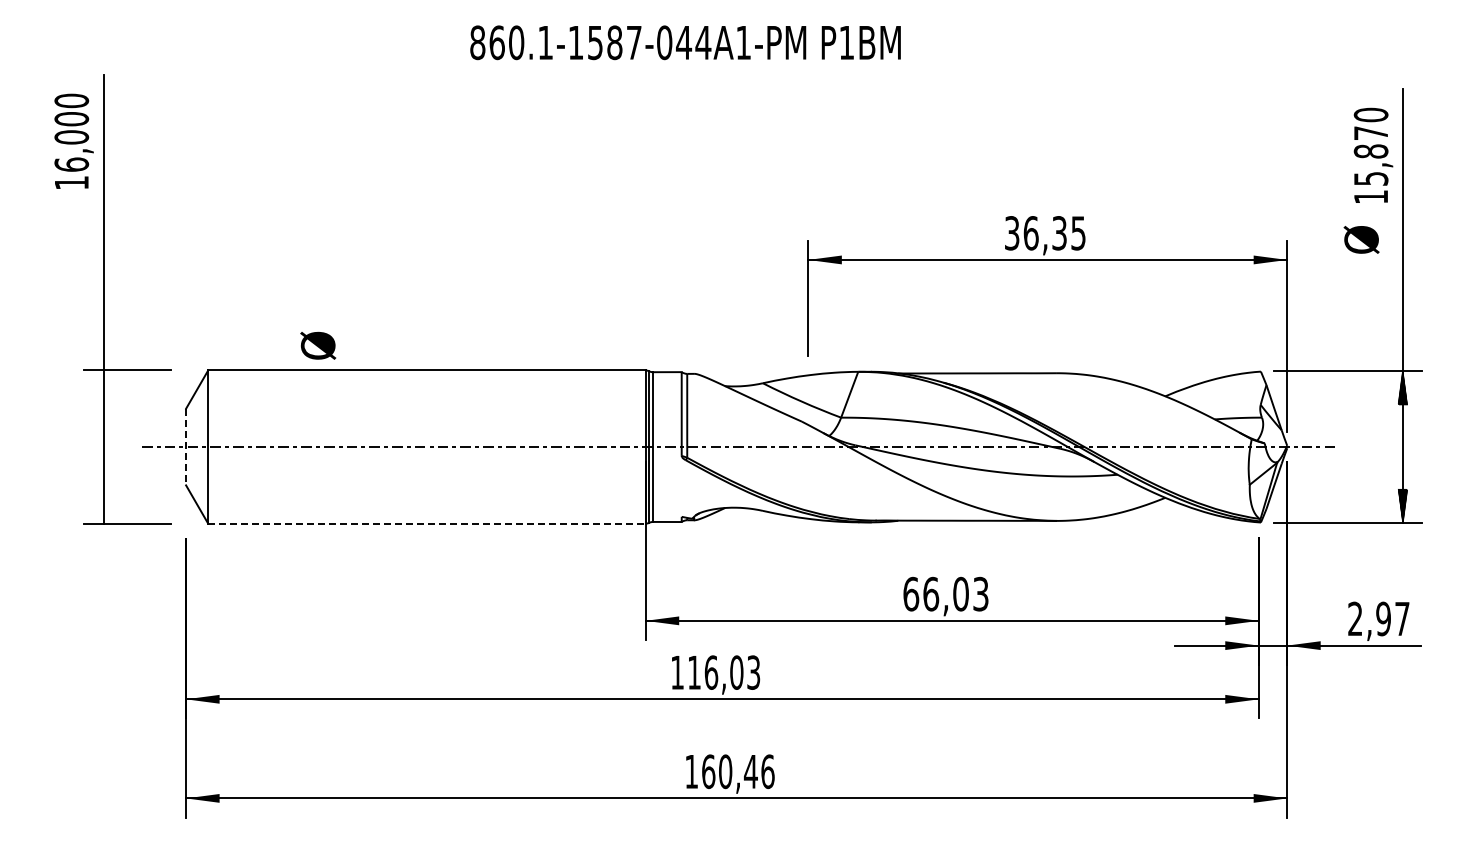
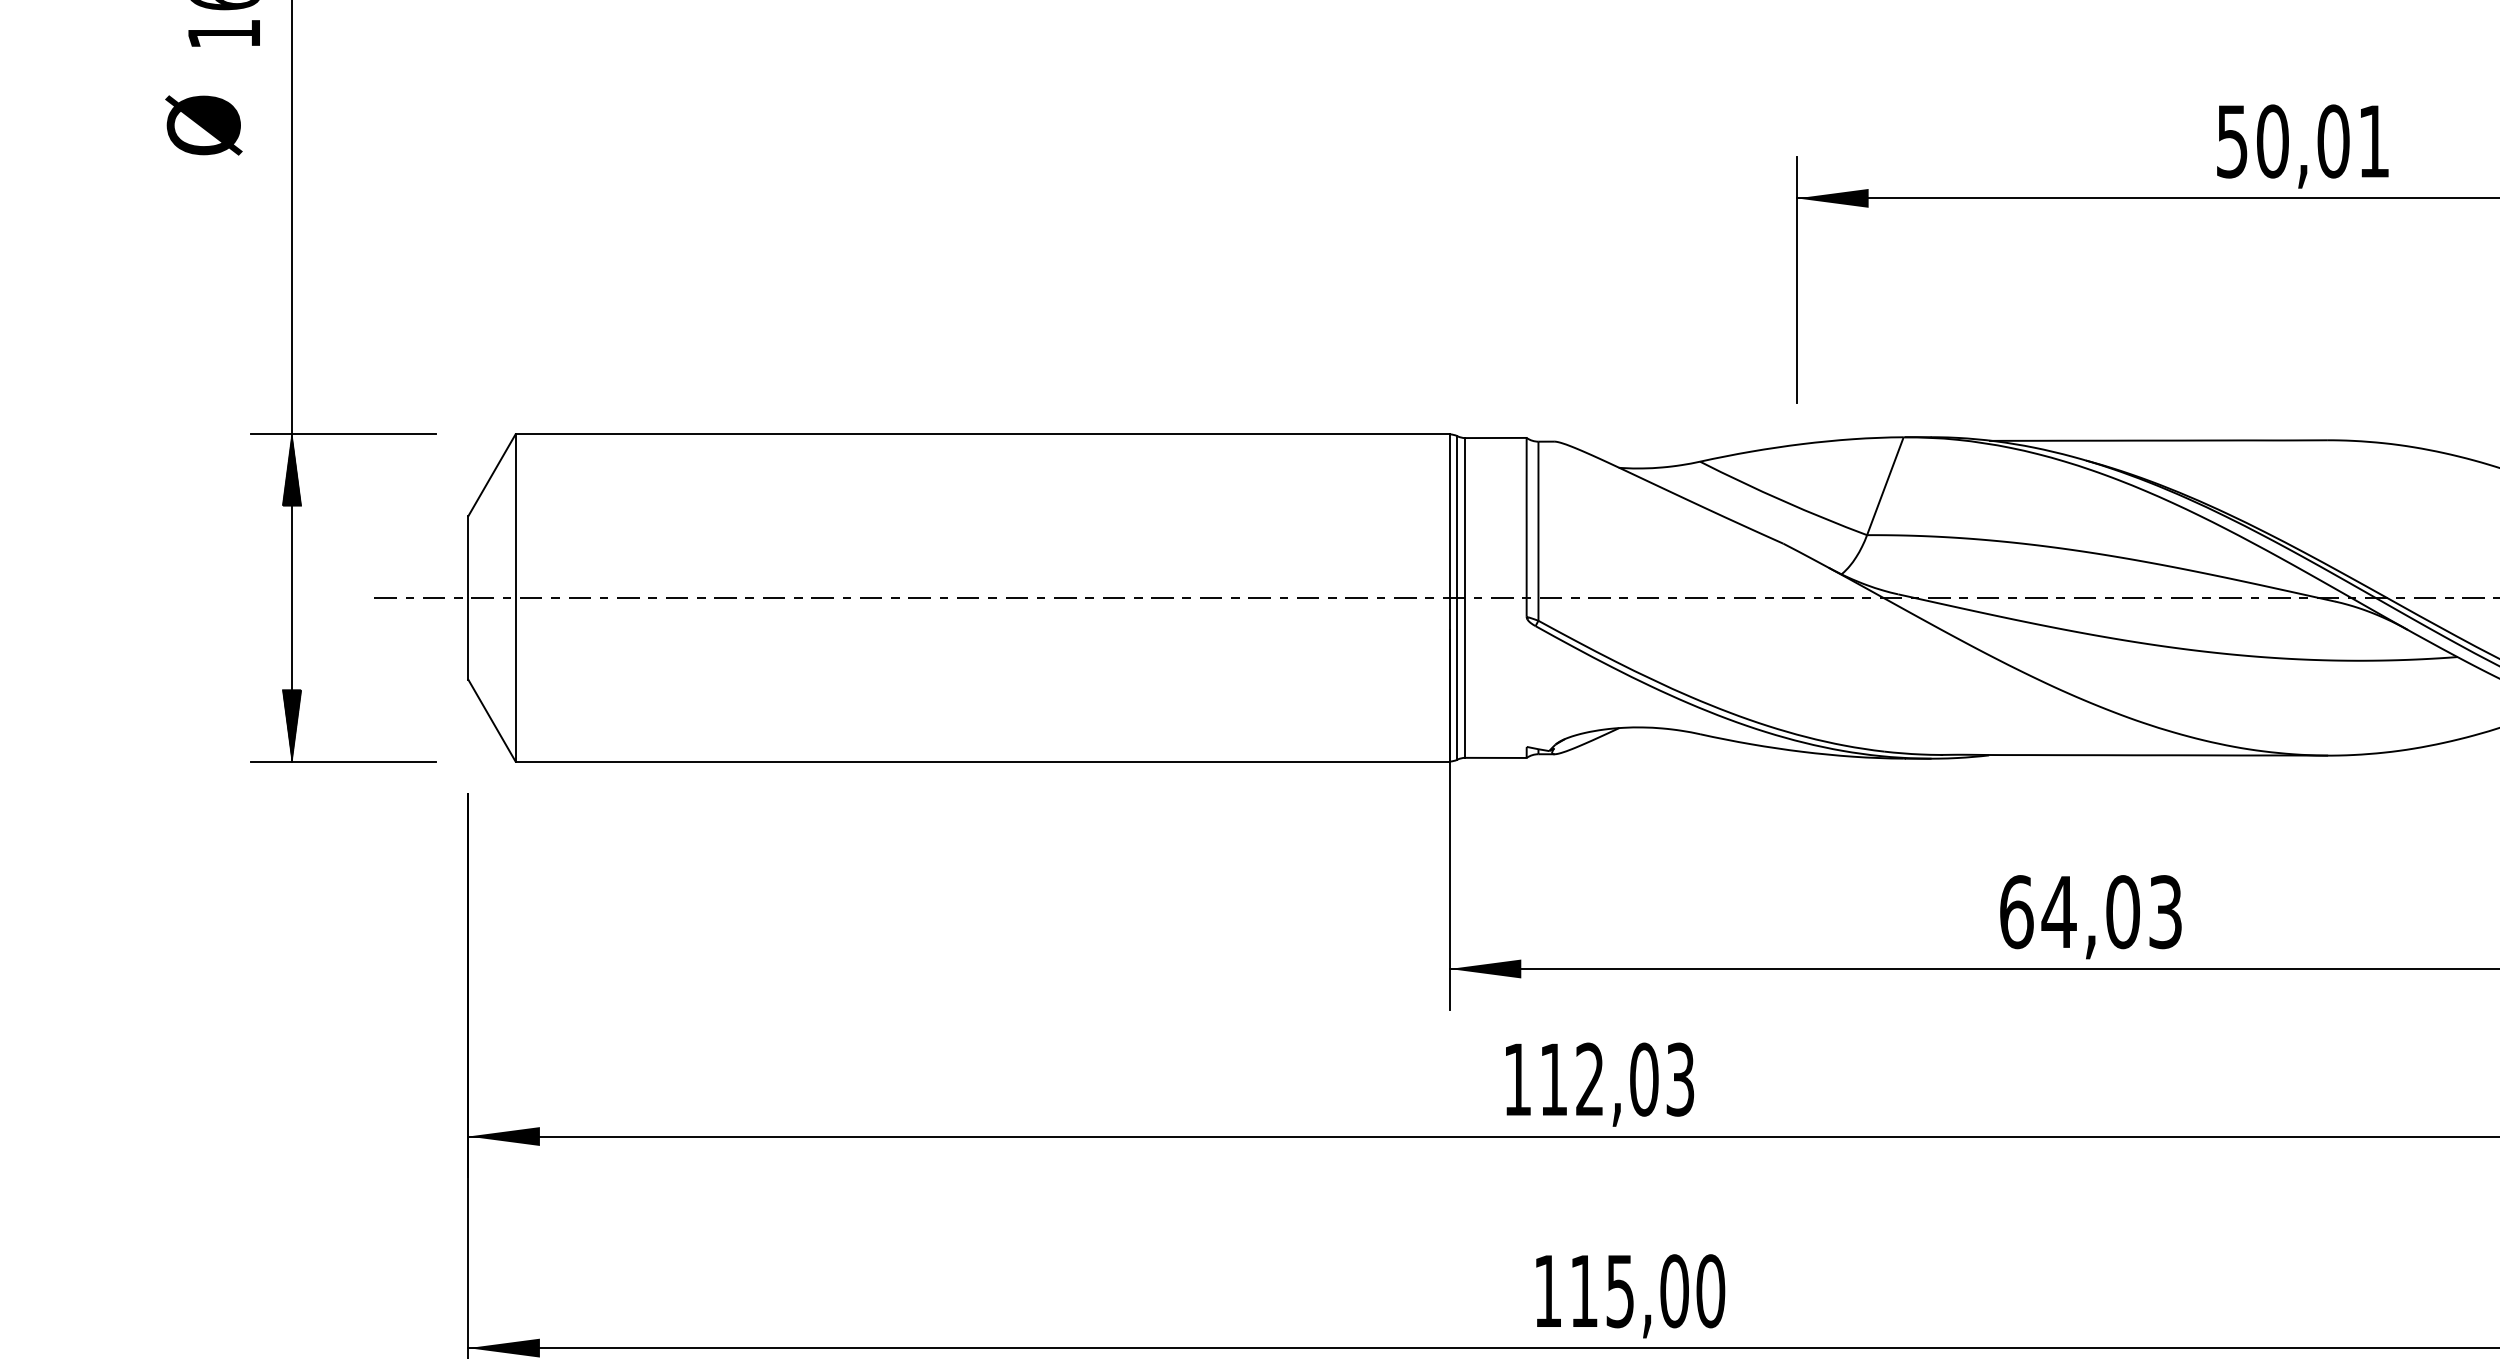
text: (1045, 233) -> (2303, 141), 36,35 -> 50,01
text: (318, 345) -> (204, 124), moved
hatch: (103, 386) -> (291, 468), added
line: (186, 447) -> (469, 598), dashed -> solid
hatch: (103, 506) -> (291, 724), added
line: (426, 523) -> (981, 761), dashed -> solid
text: (930, 593) -> (2057, 910), 66,03 -> 64,03
text: (711, 672) -> (1590, 1079), 116,03 -> 112,03
text: (738, 771) -> (1647, 1290), 160,46 -> 115,00

